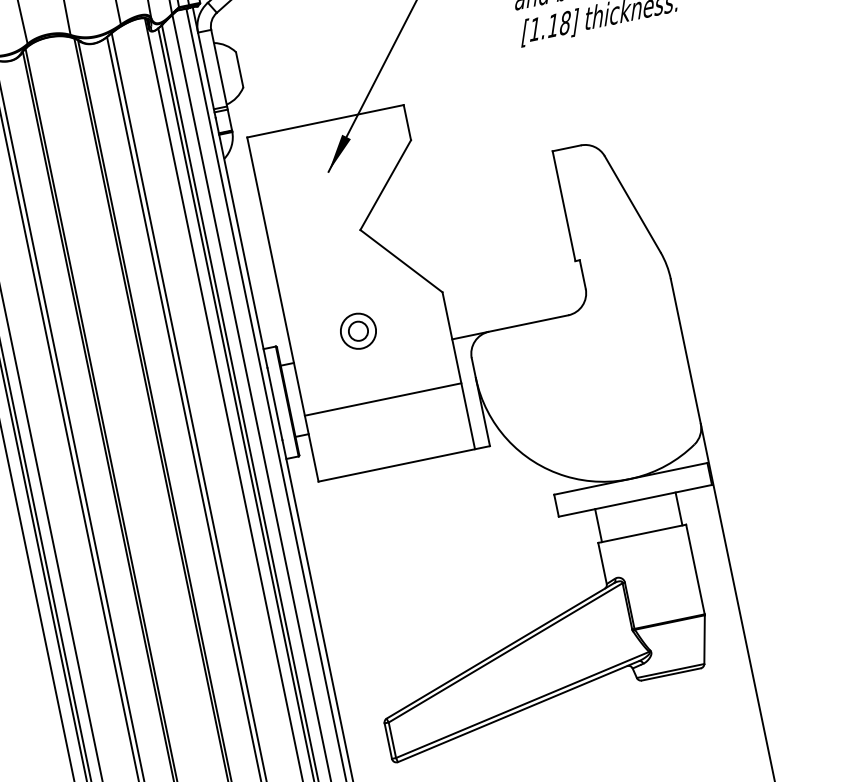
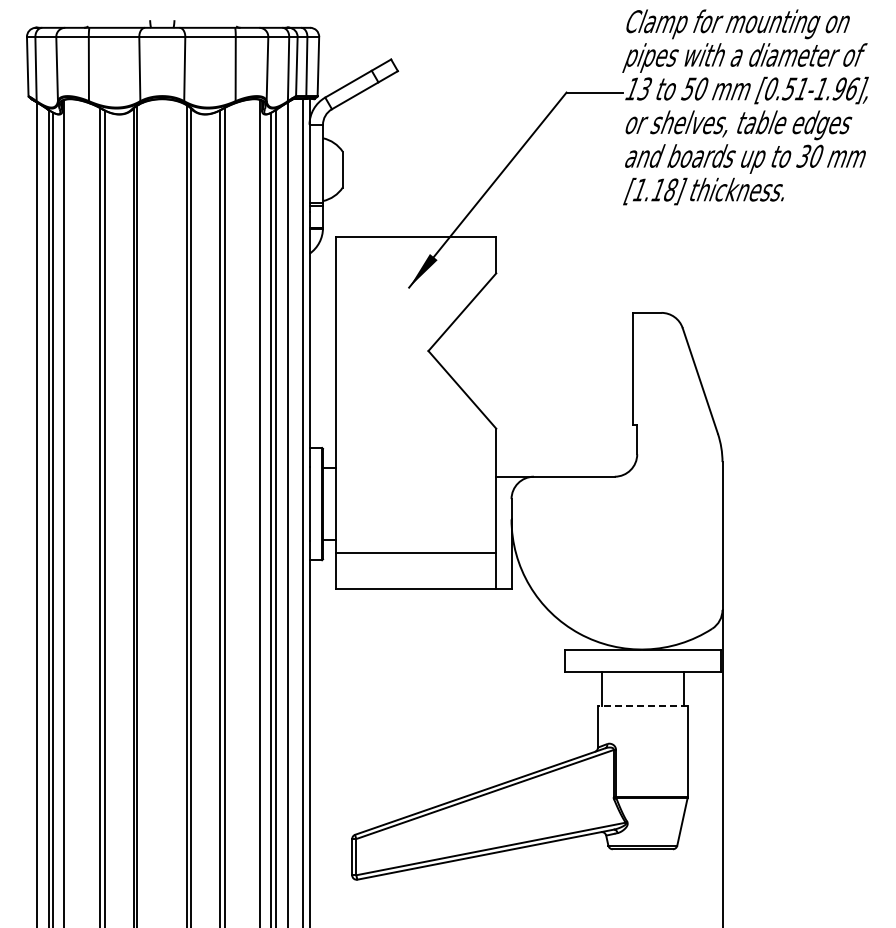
part: (357, 331) -> (405, 449), removed
line: (383, 399) -> (416, 552), moved
line: (641, 533) -> (642, 705), solid -> dashed

